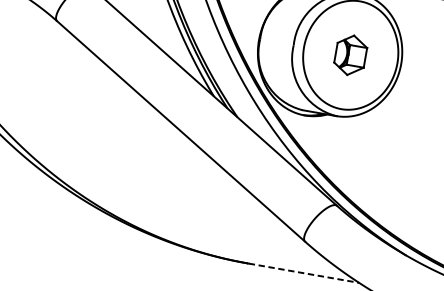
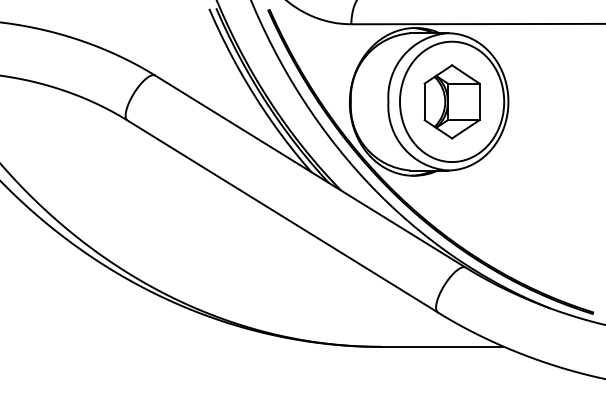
part: (350, 54) -> (451, 101), size x1.67
line: (303, 272) -> (442, 346), dashed -> solid

